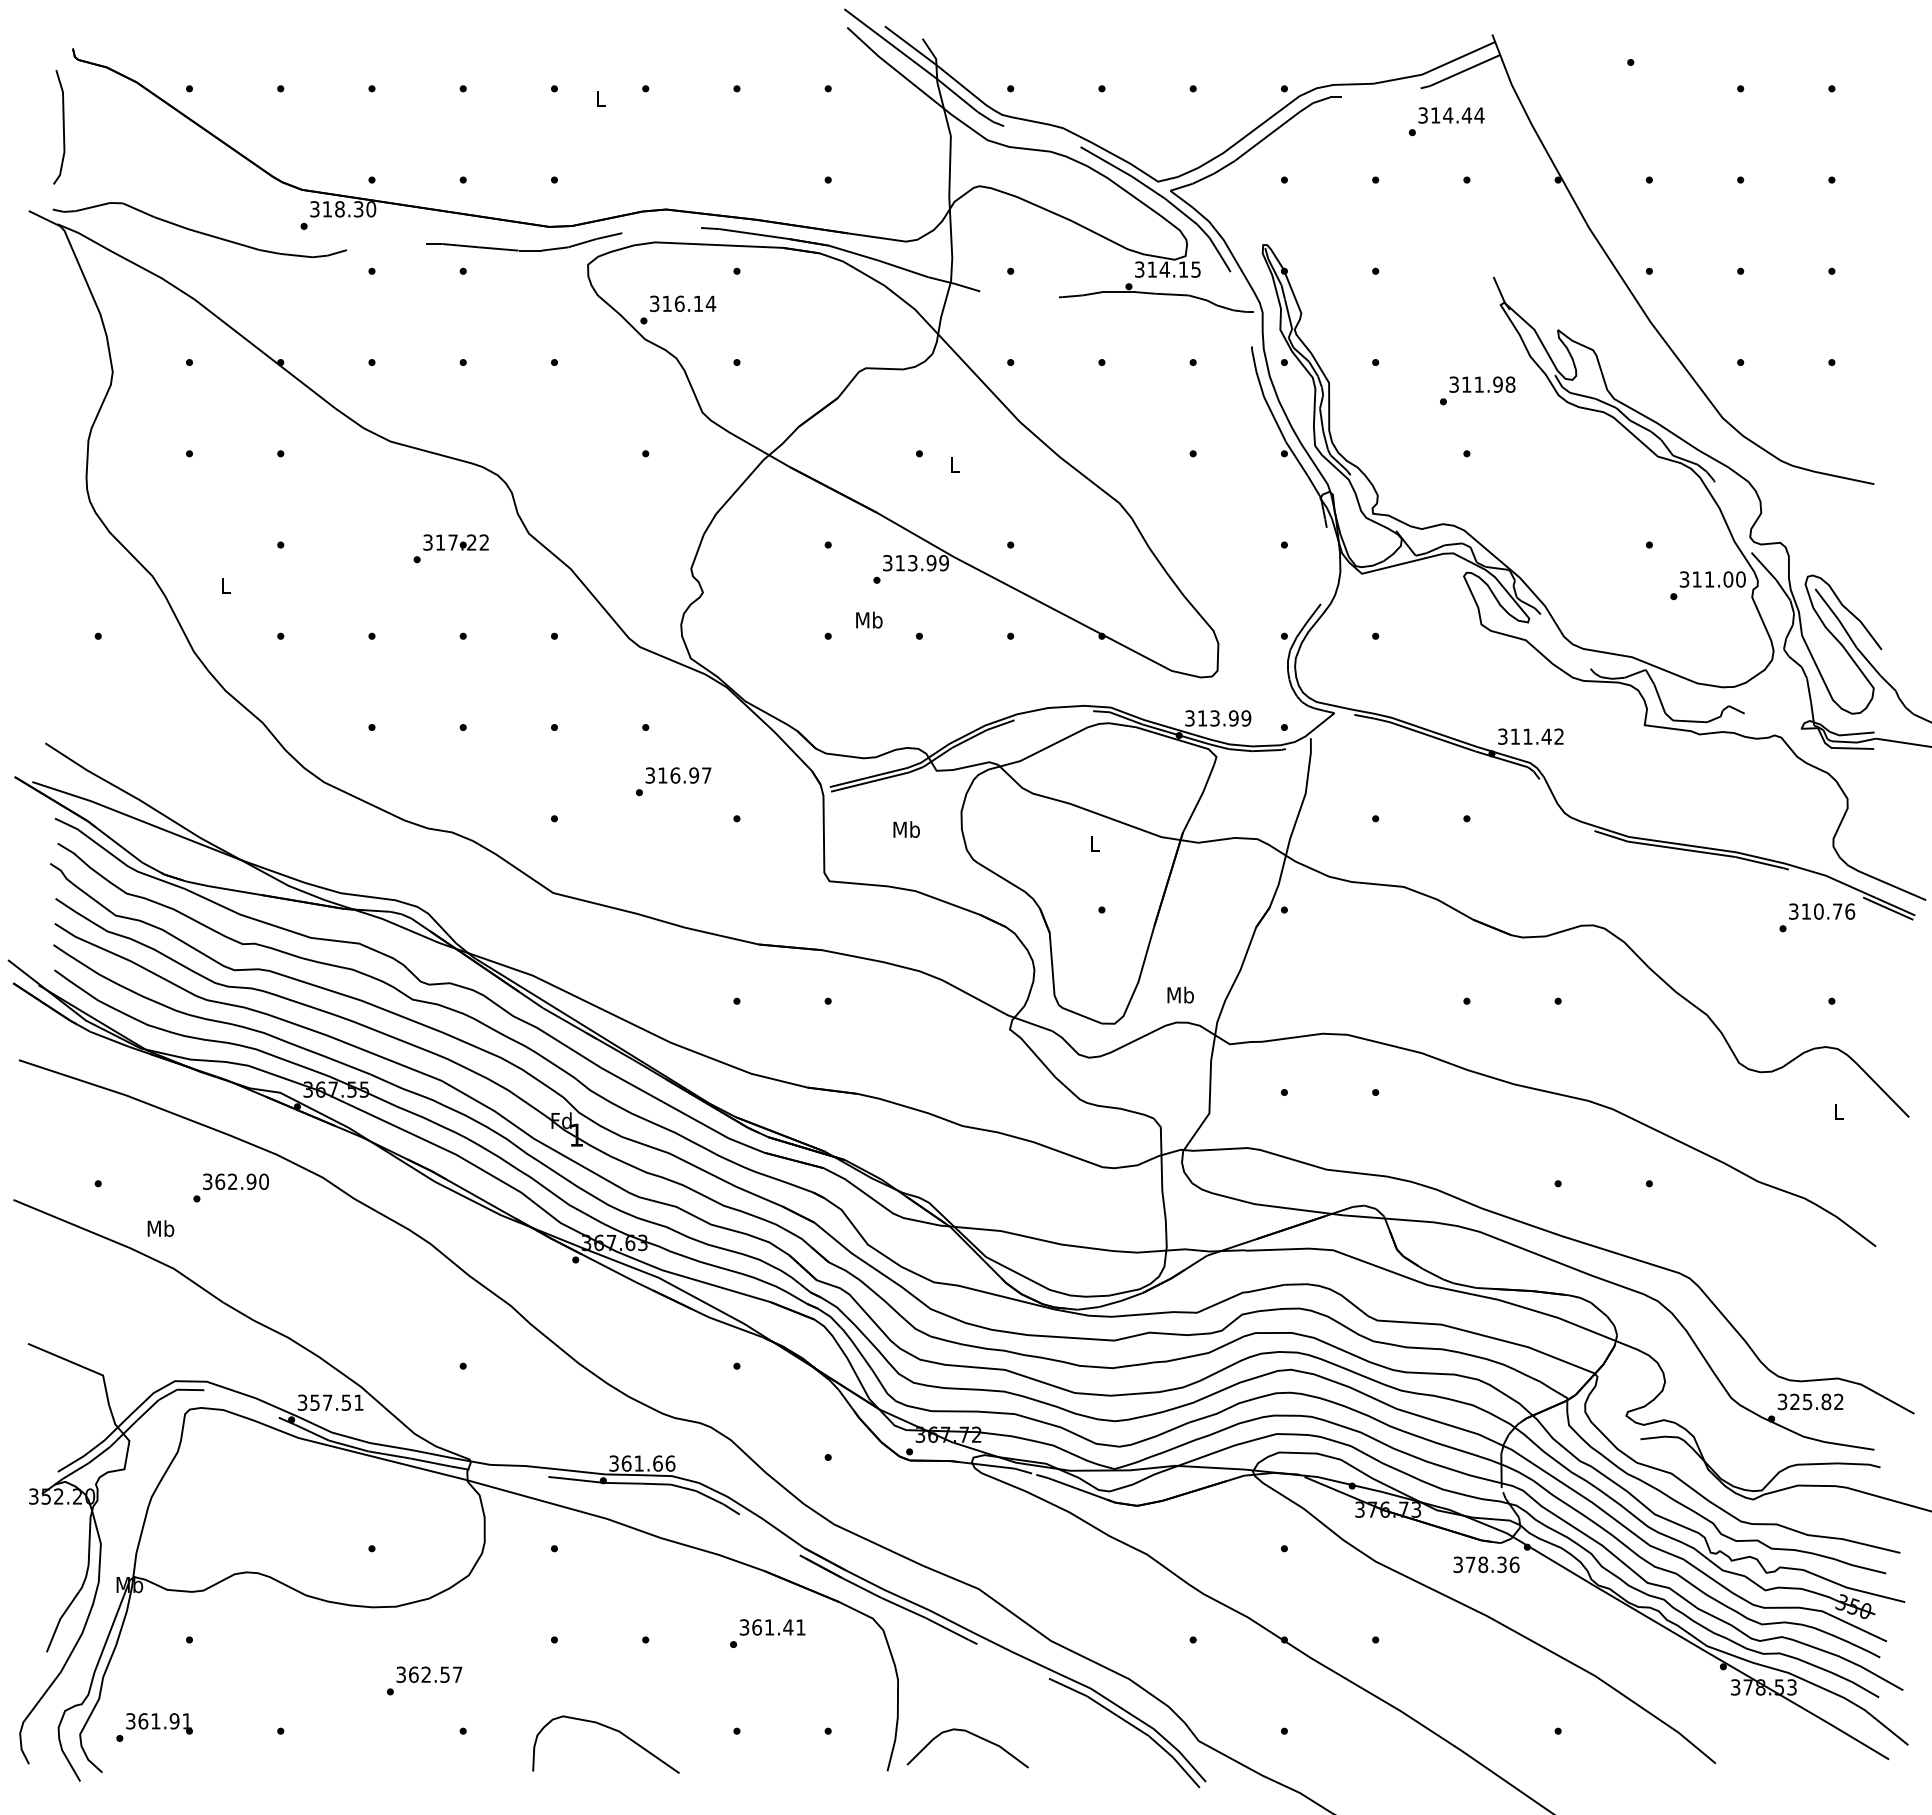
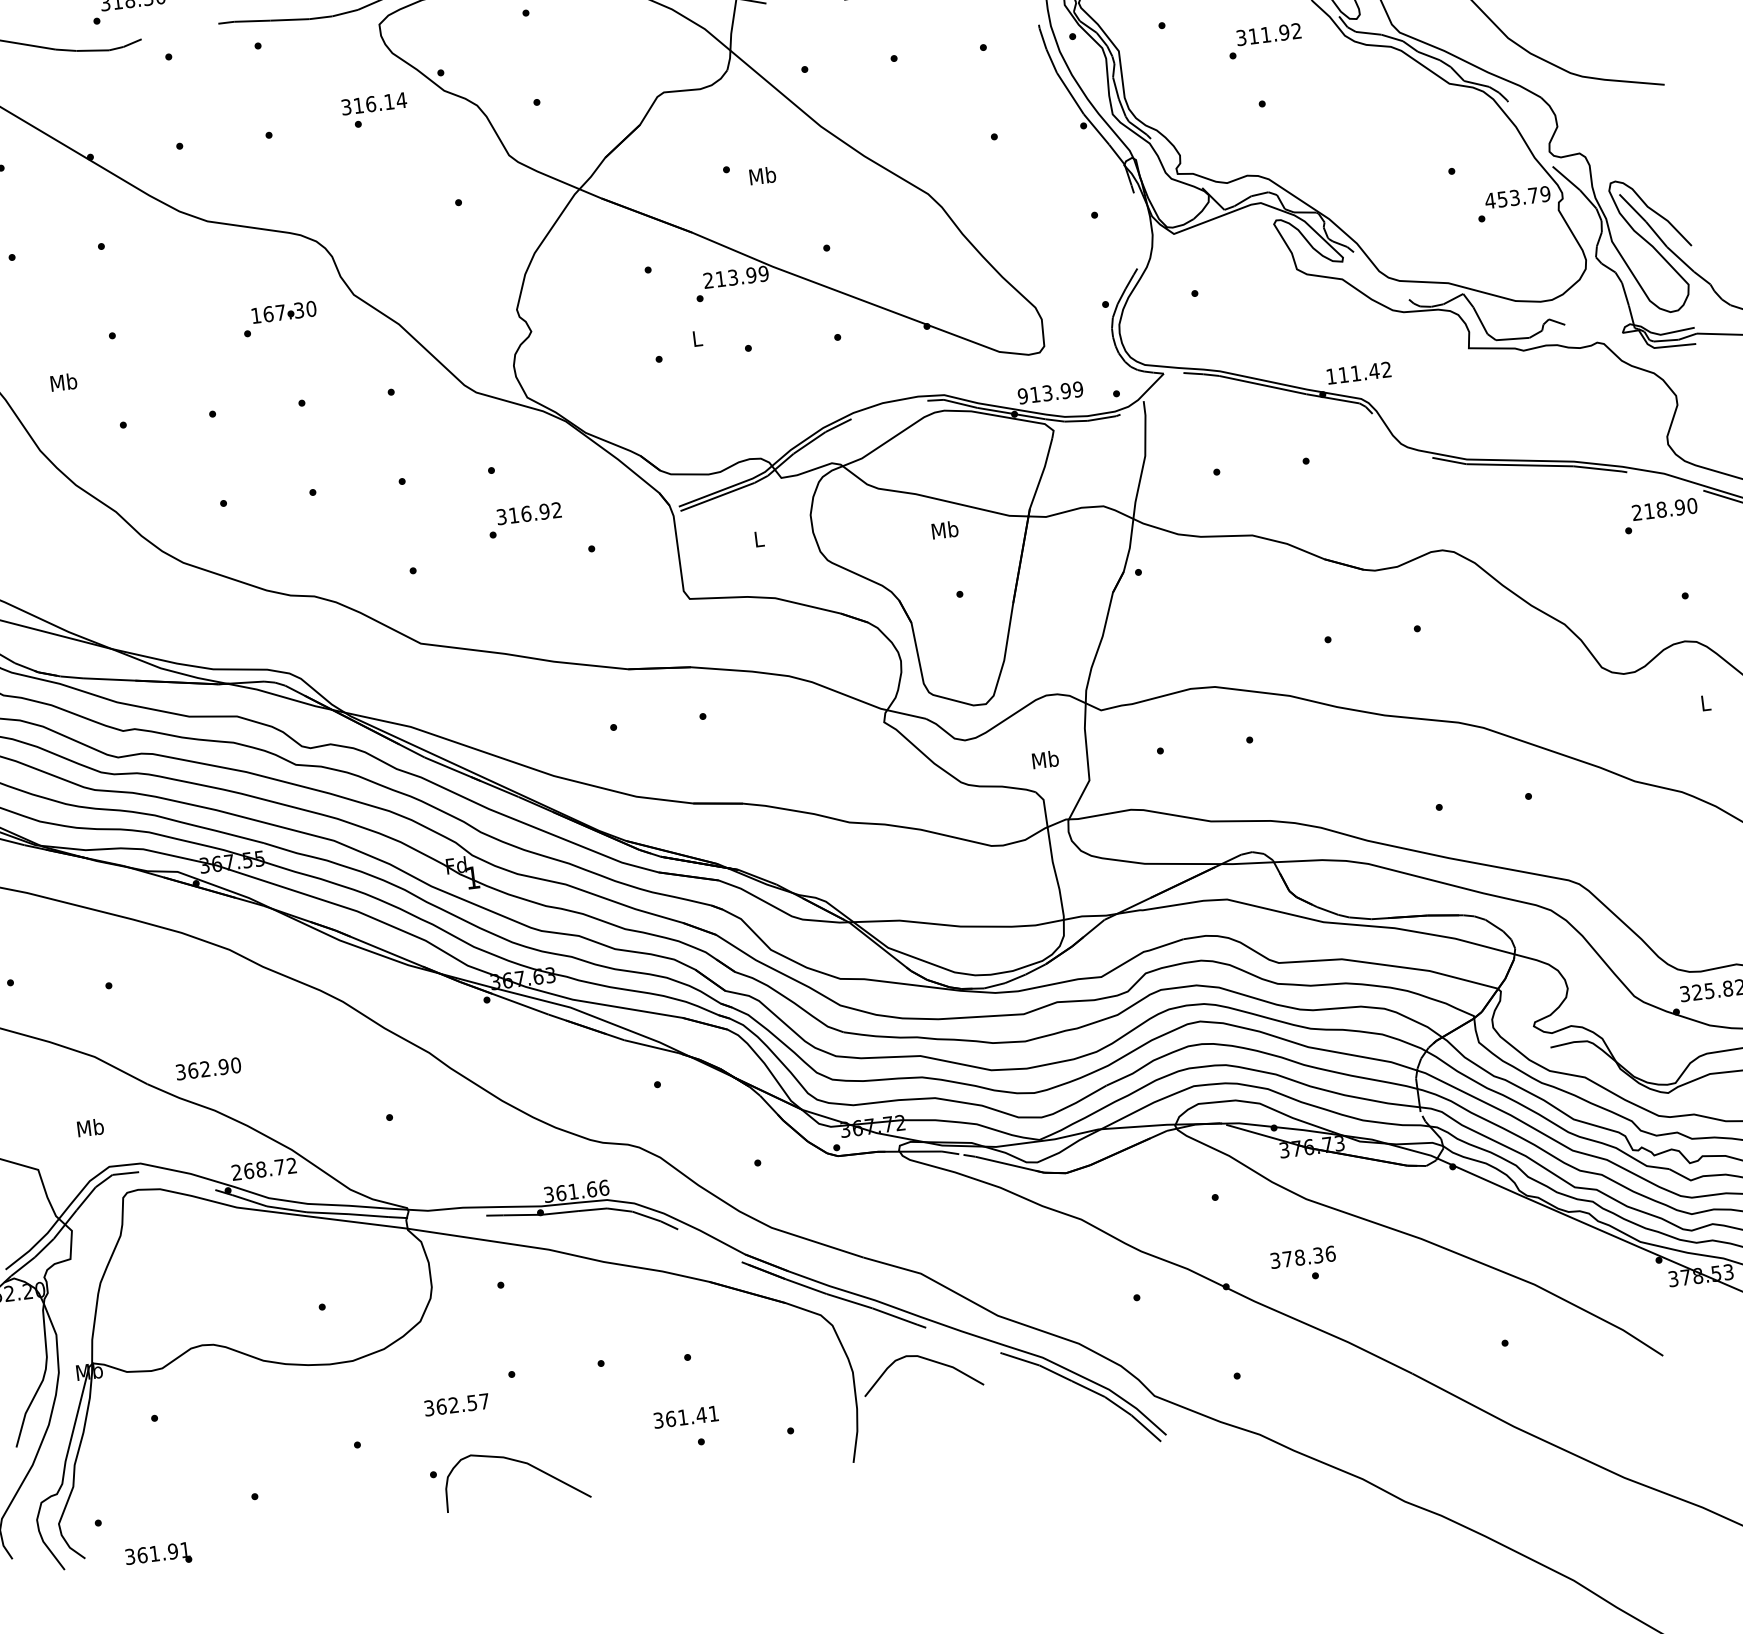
text: (683, 303) -> (374, 103), moved
text: (1510, 384) -> (1296, 30), 311.98 -> 311.92
text: (955, 464) -> (763, 175), L -> Mb
text: (456, 542) -> (284, 312), 317.22 -> 167.30
text: (887, 563) -> (708, 280), 313.99 -> 213.99
text: (1712, 579) -> (1517, 197), 311.00 -> 453.79
text: (226, 585) -> (64, 381), L -> Mb
text: (869, 619) -> (697, 337), Mb -> L
text: (1189, 718) -> (1022, 396), 313.99 -> 913.99
text: (1502, 736) -> (1331, 376), 311.42 -> 111.42
text: (706, 775) -> (556, 510), 316.97 -> 316.92
text: (906, 829) -> (758, 539), Mb -> L
text: (1094, 843) -> (944, 530), L -> Mb
text: (1822, 911) -> (1665, 509), 310.76 -> 218.90
text: (1180, 994) -> (1045, 759), moved
text: (235, 1181) -> (208, 1068), moved
text: (160, 1228) -> (90, 1127), moved
text: (330, 1402) -> (264, 1168), 357.51 -> 268.72
text: (1486, 1564) -> (1303, 1256), moved
text: (772, 1627) -> (685, 1417), moved
text: (429, 1674) -> (456, 1404), moved
text: (159, 1723) -> (158, 1555), moved
curve: (610, 1729) -> (518, 1462), moved
curve: (973, 1735) -> (926, 1359), moved

